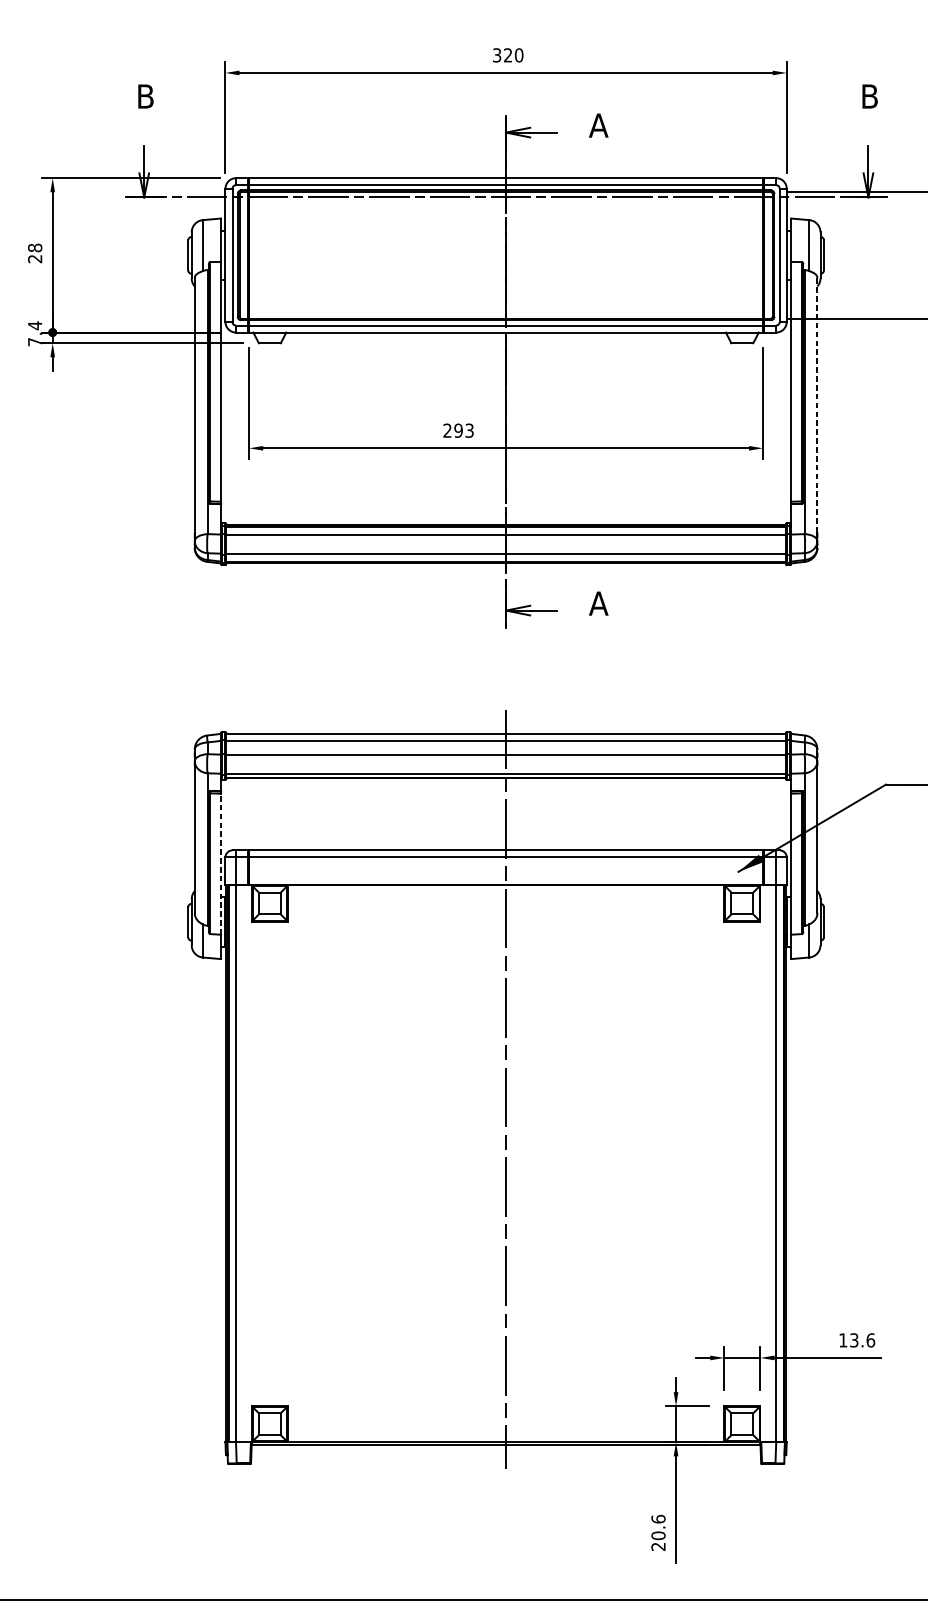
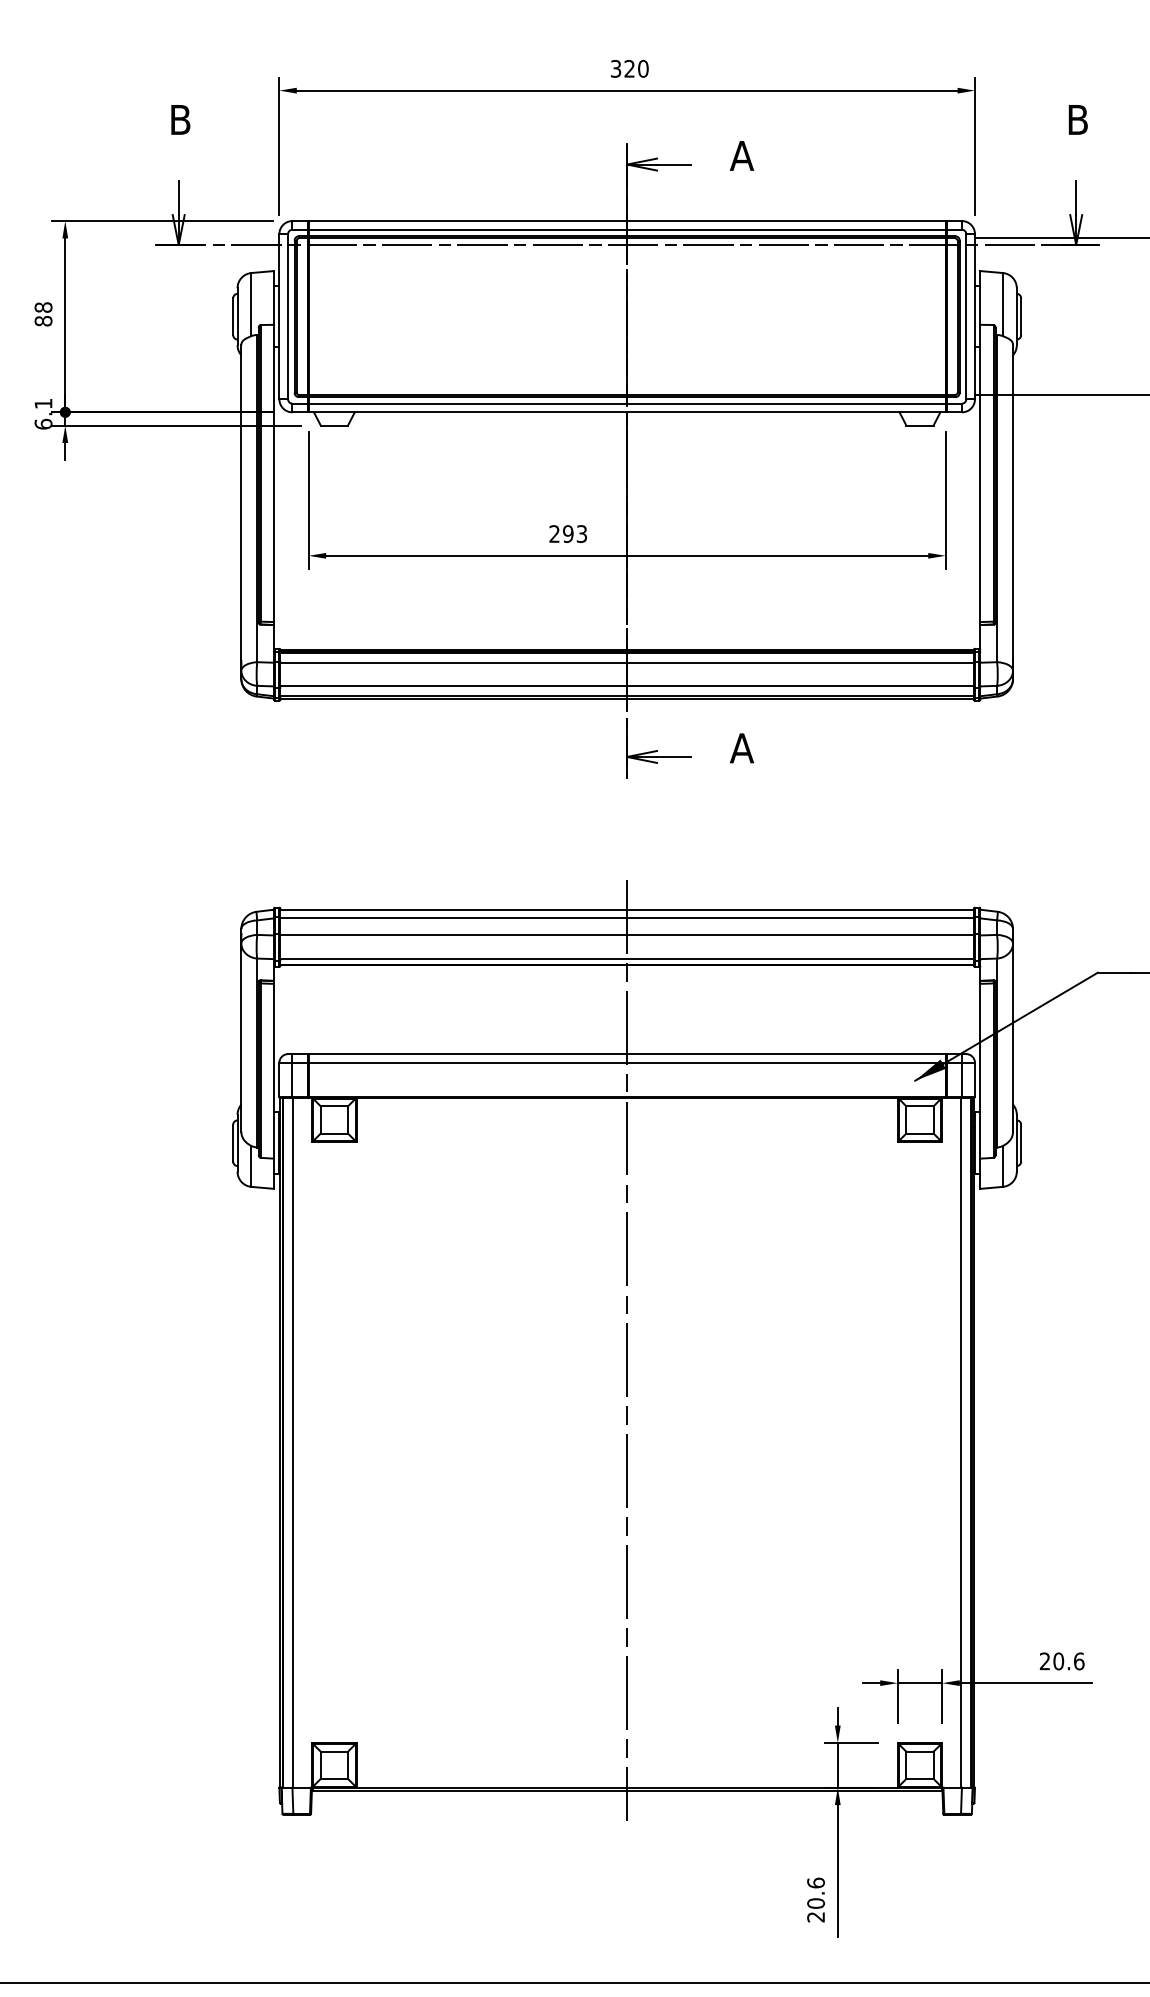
text: (35, 258) -> (43, 320), 28 -> 88
text: (35, 333) -> (43, 413), 7.4 -> 6.1
line: (817, 405) -> (1013, 502), dashed -> solid
line: (220, 863) -> (273, 1070), dashed -> solid
text: (848, 1340) -> (1051, 1661), 13.6 -> 20.6

